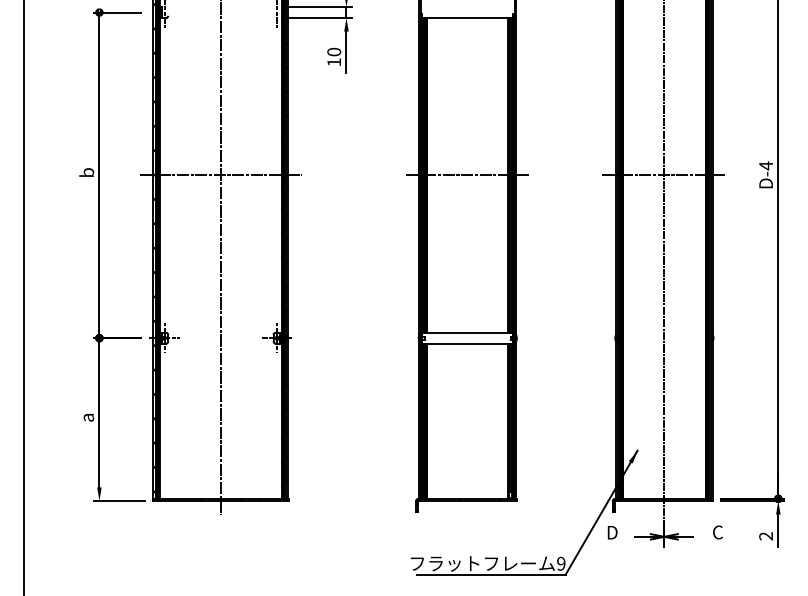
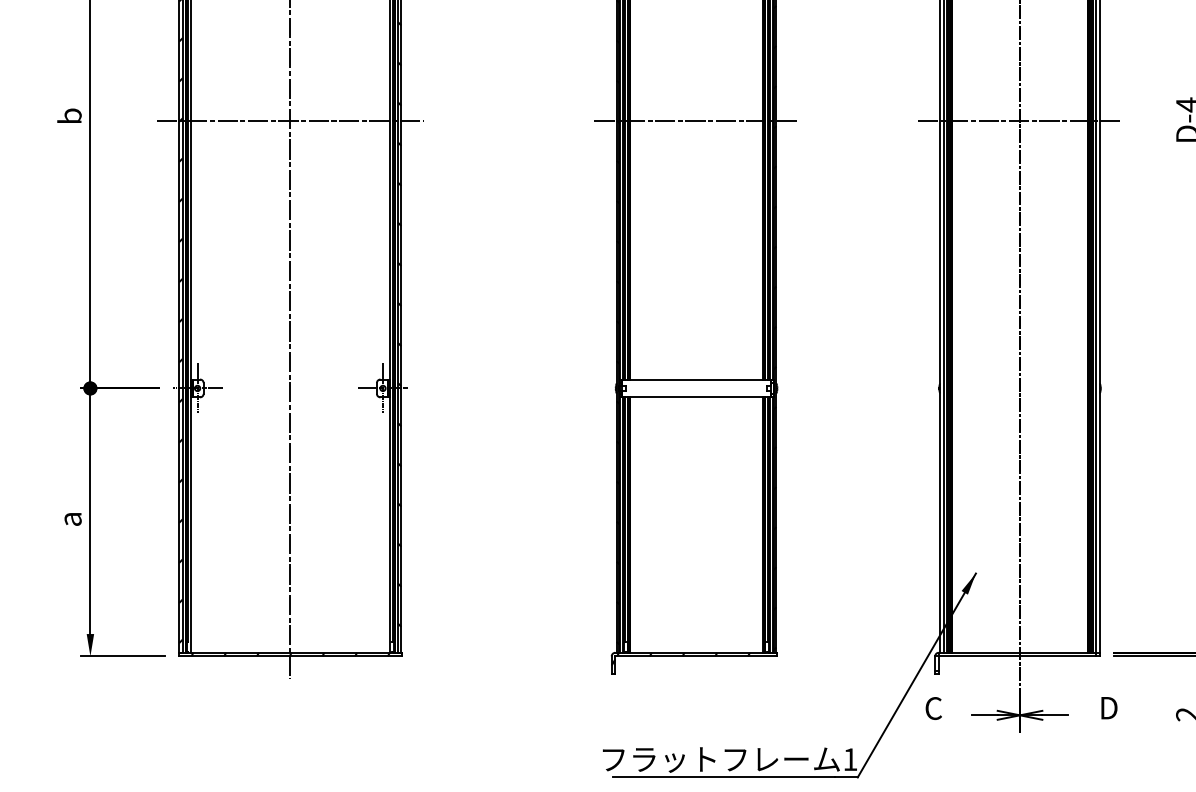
text: (612, 532) -> (934, 708), D -> C
text: (718, 532) -> (1109, 708), C -> D
text: (561, 563) -> (850, 759), 9 -> 1

